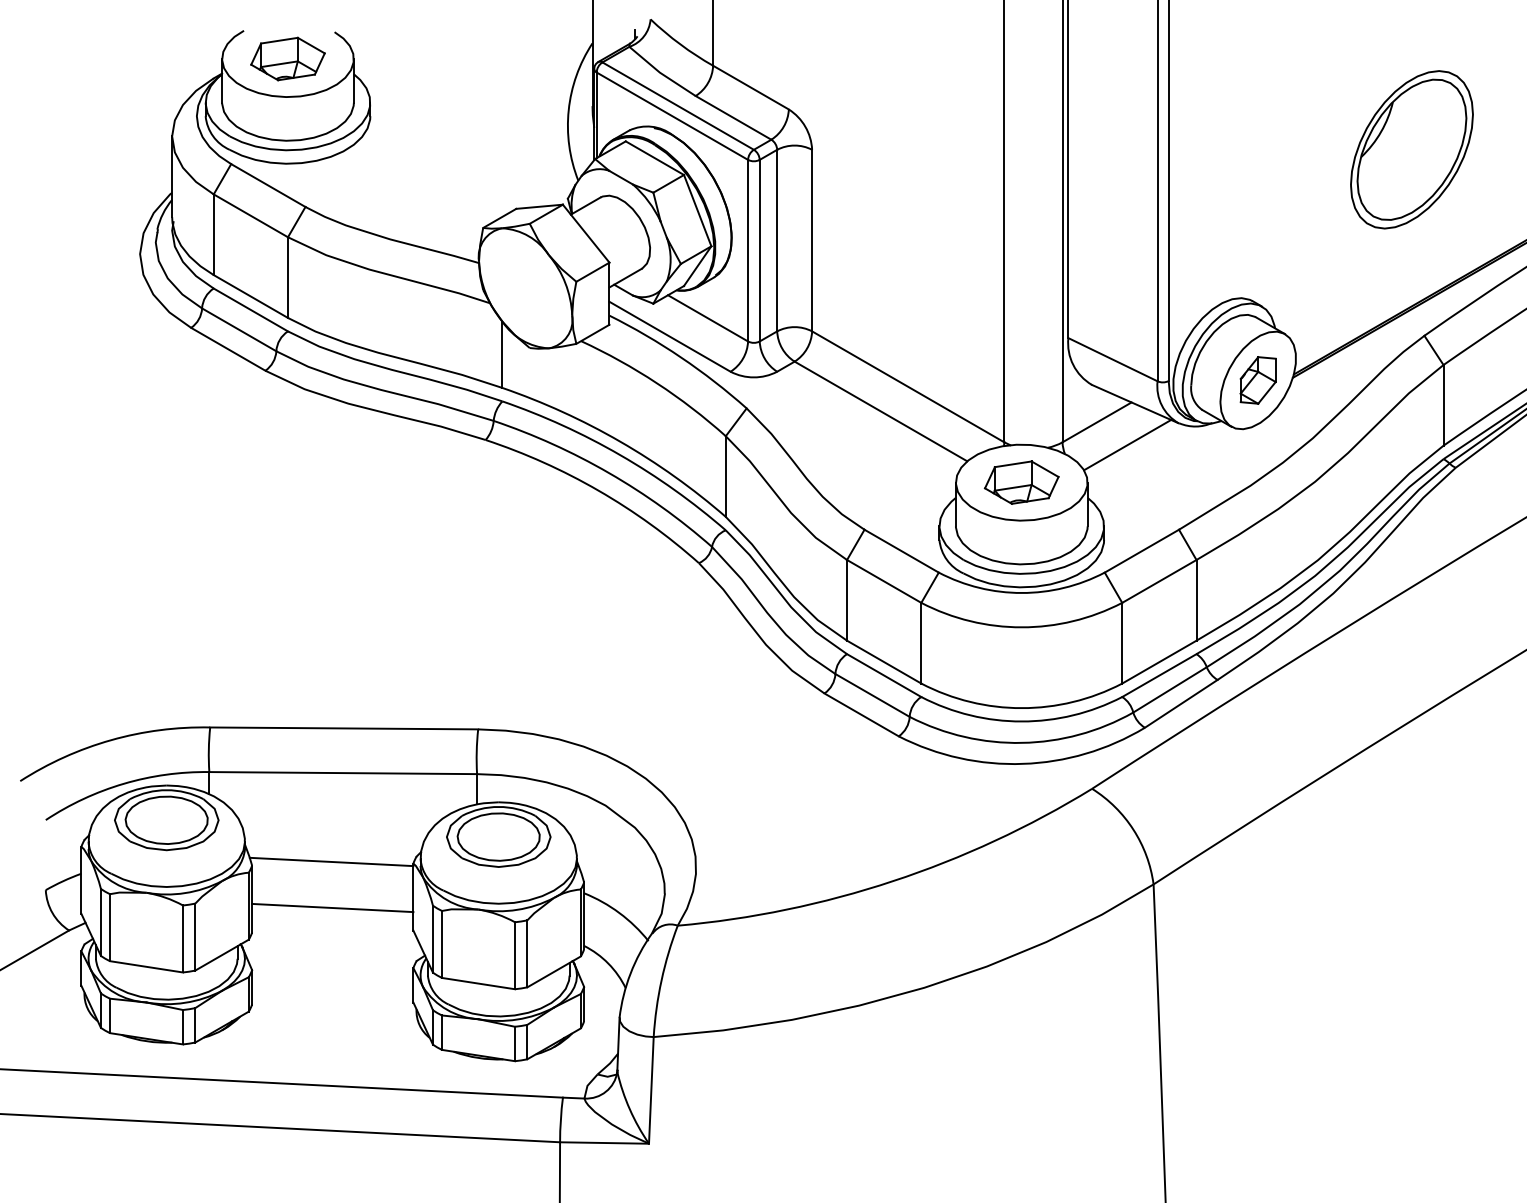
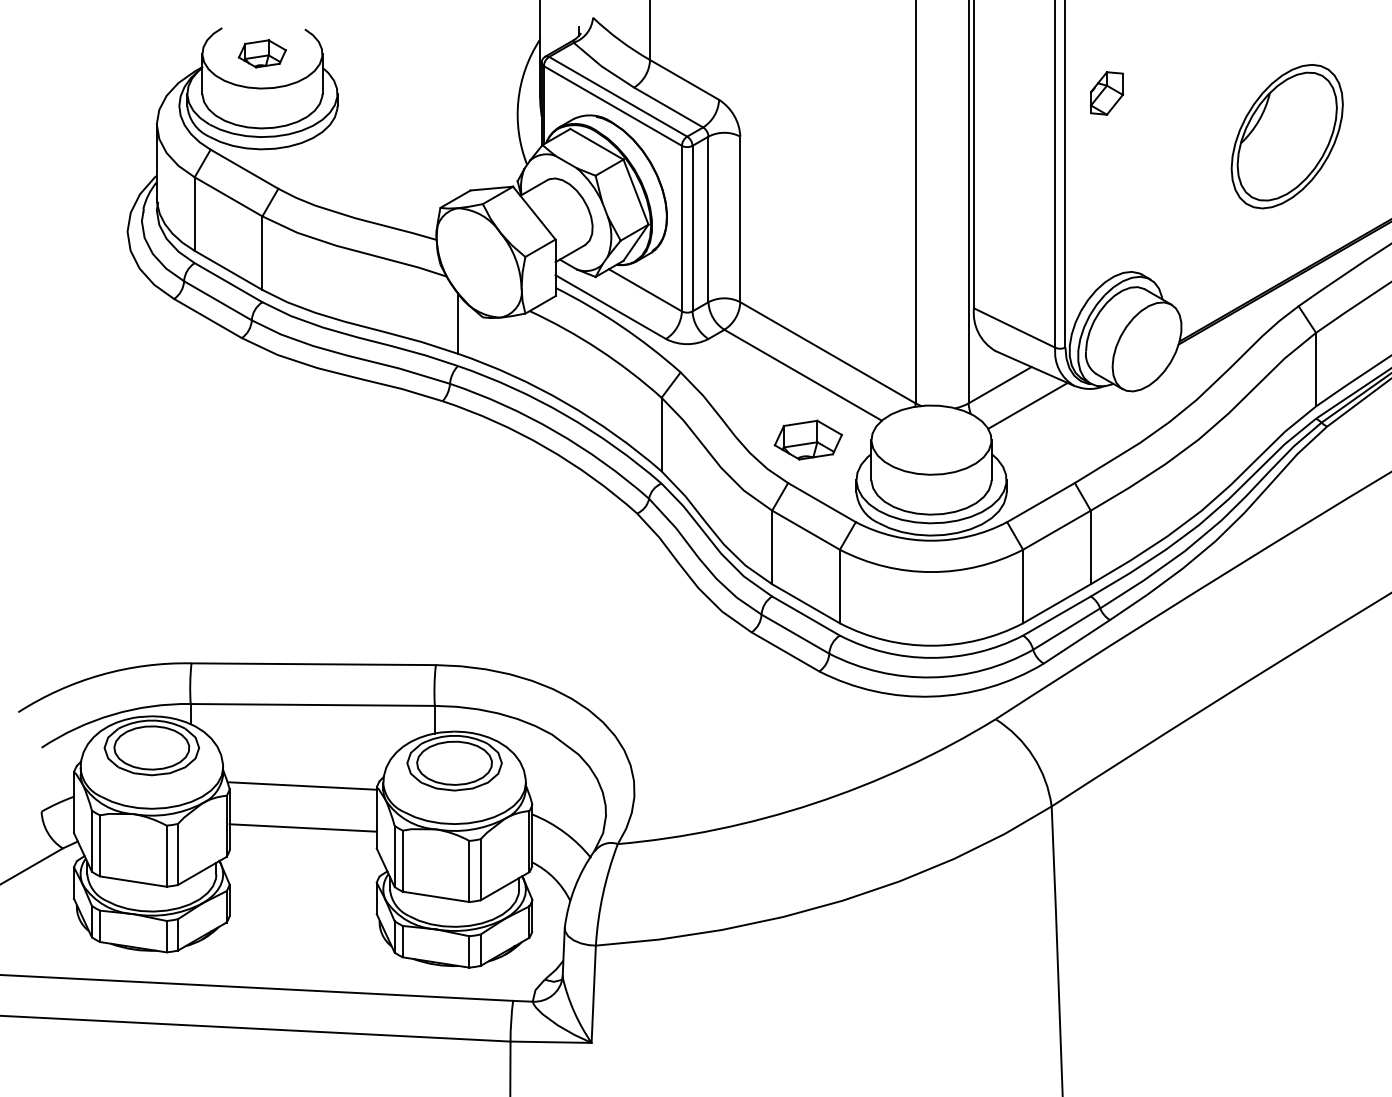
part: (287, 58) -> (261, 53), size x0.7
part: (1257, 380) -> (1106, 93), moved
part: (1021, 482) -> (808, 439), moved

